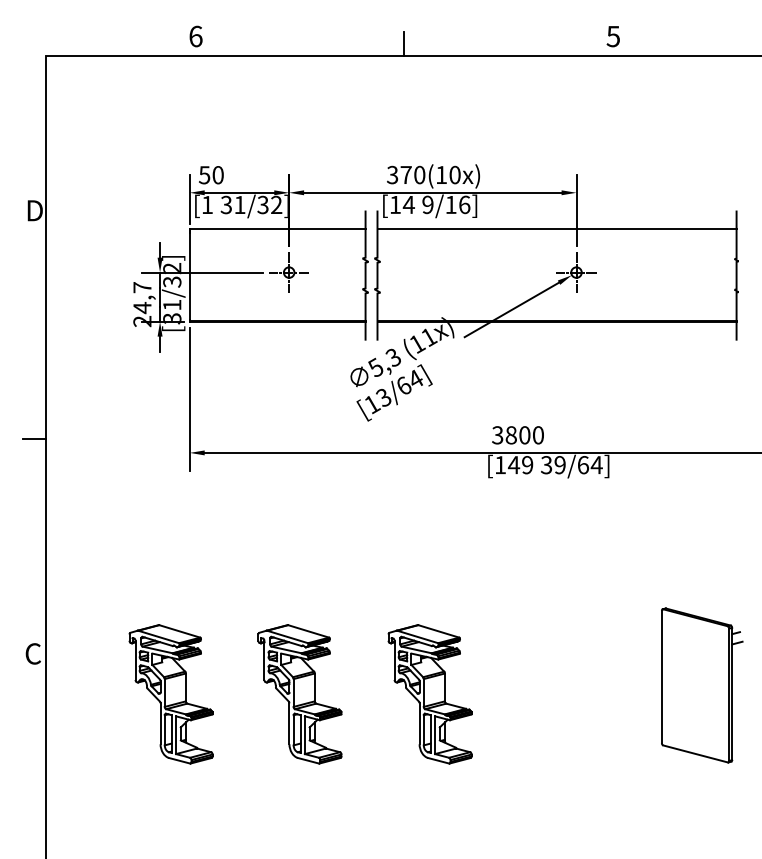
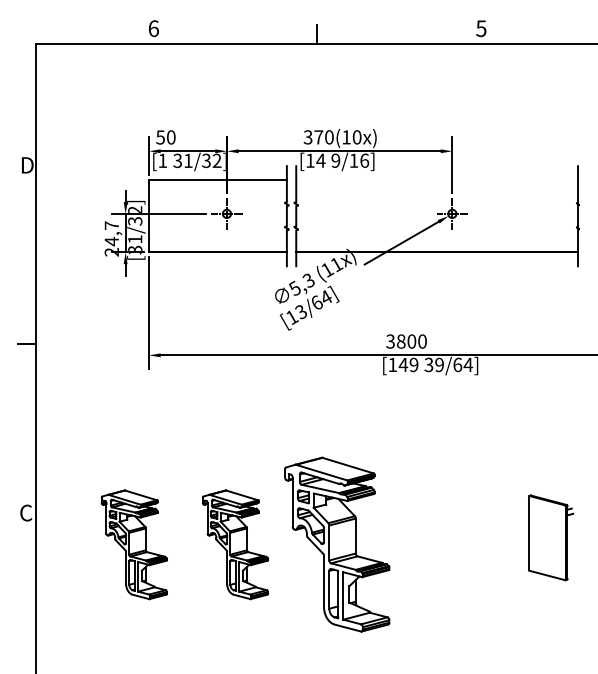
line: (556, 230) -> (436, 180), removed
part: (701, 685) -> (550, 537), size x0.7
part: (430, 693) -> (337, 544), size x1.6

